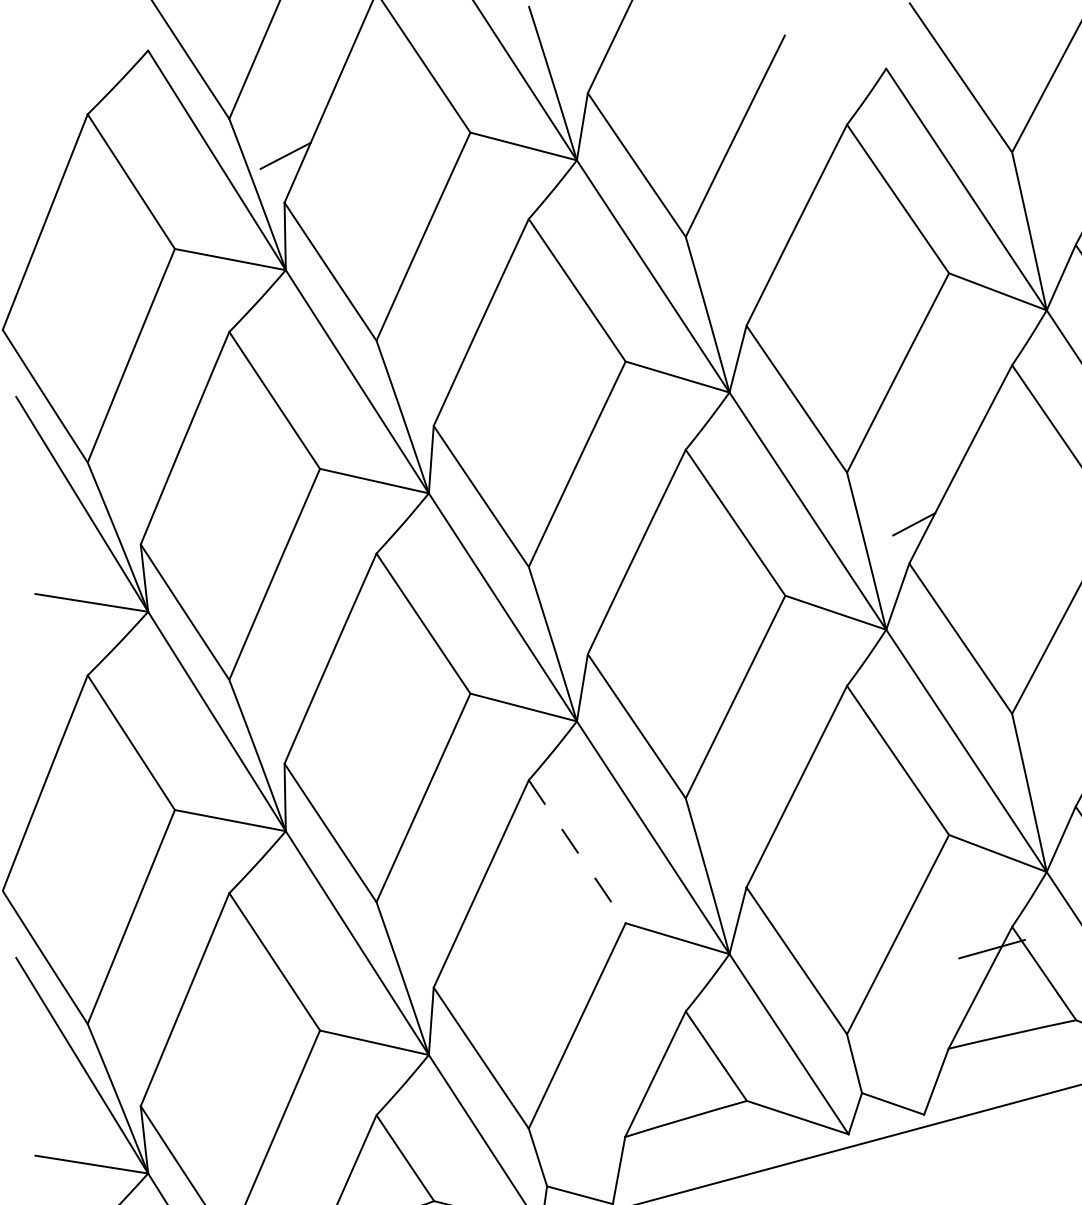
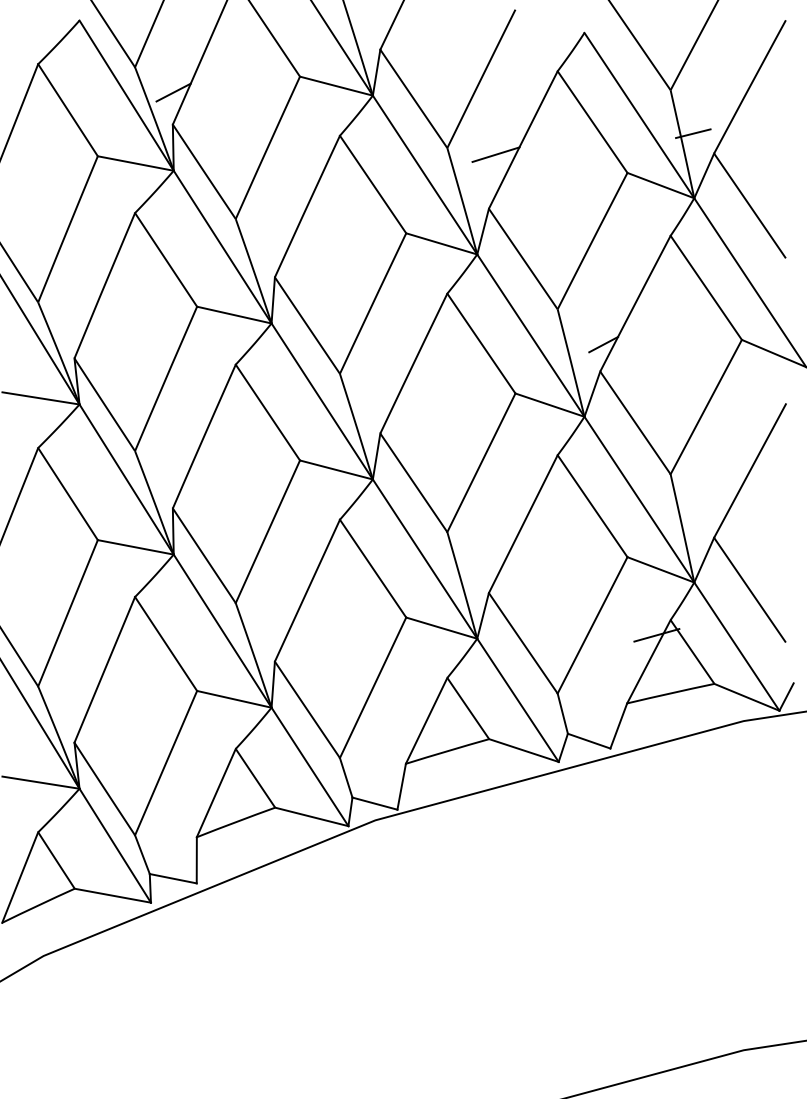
line: (1045, 215) -> (693, 133), added
line: (756, 246) -> (495, 154), added
line: (577, 852) -> (373, 569), dashed -> solid

